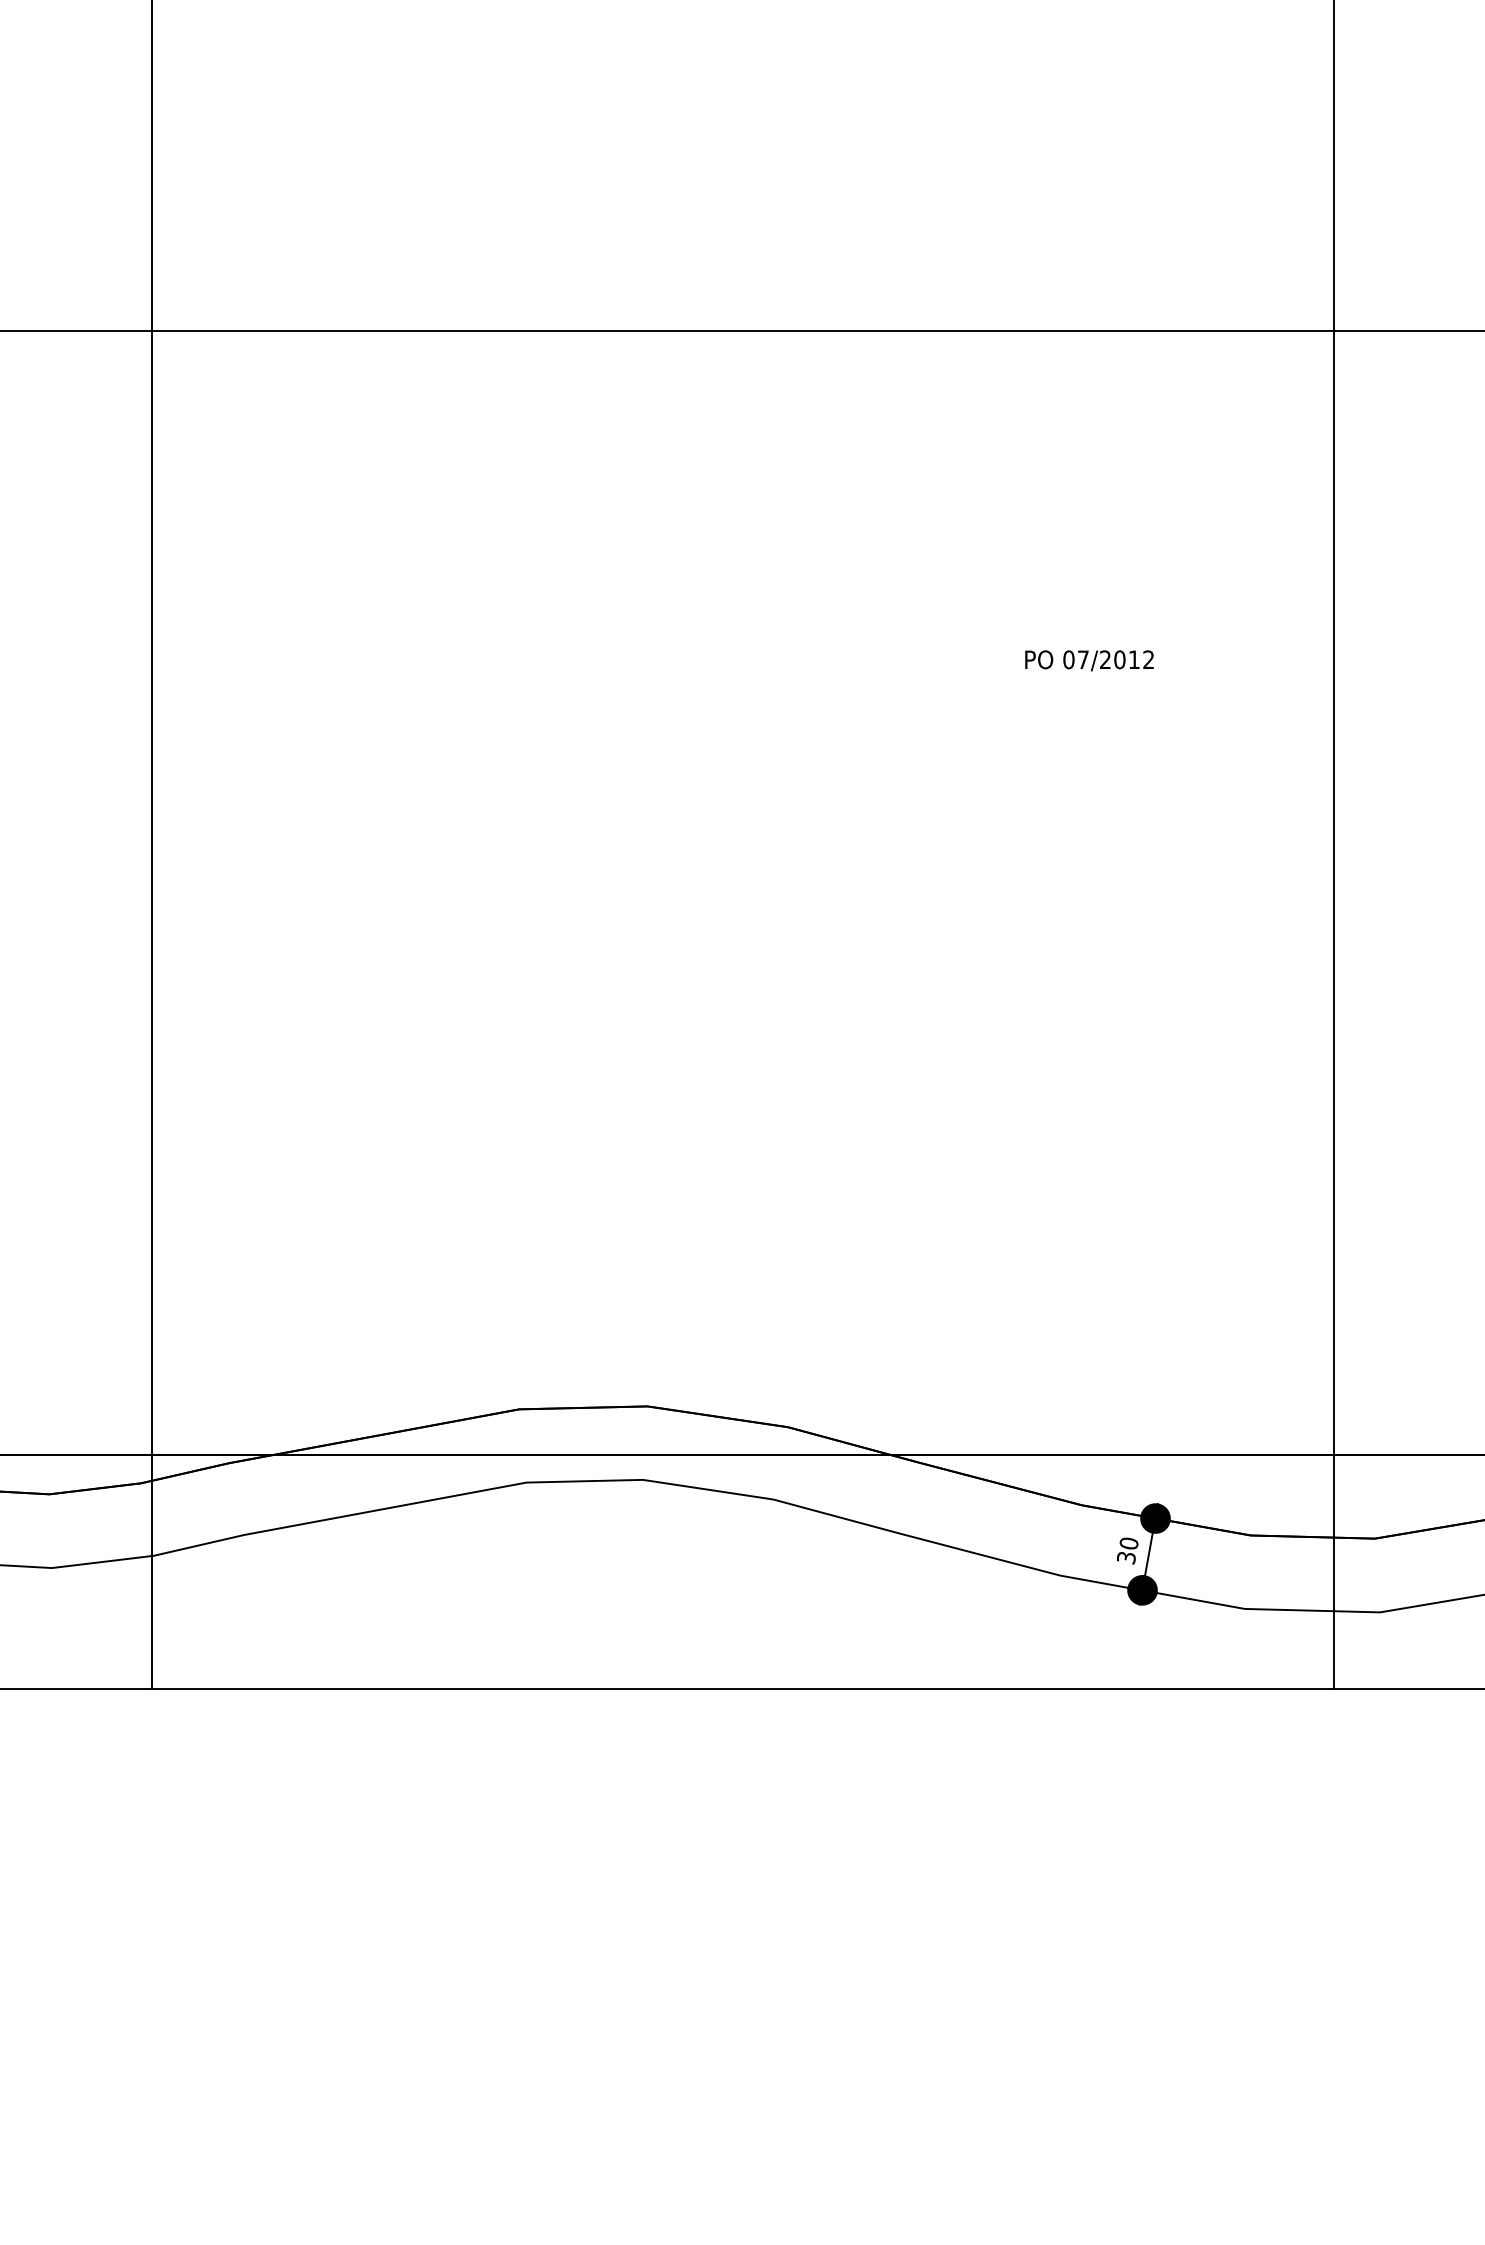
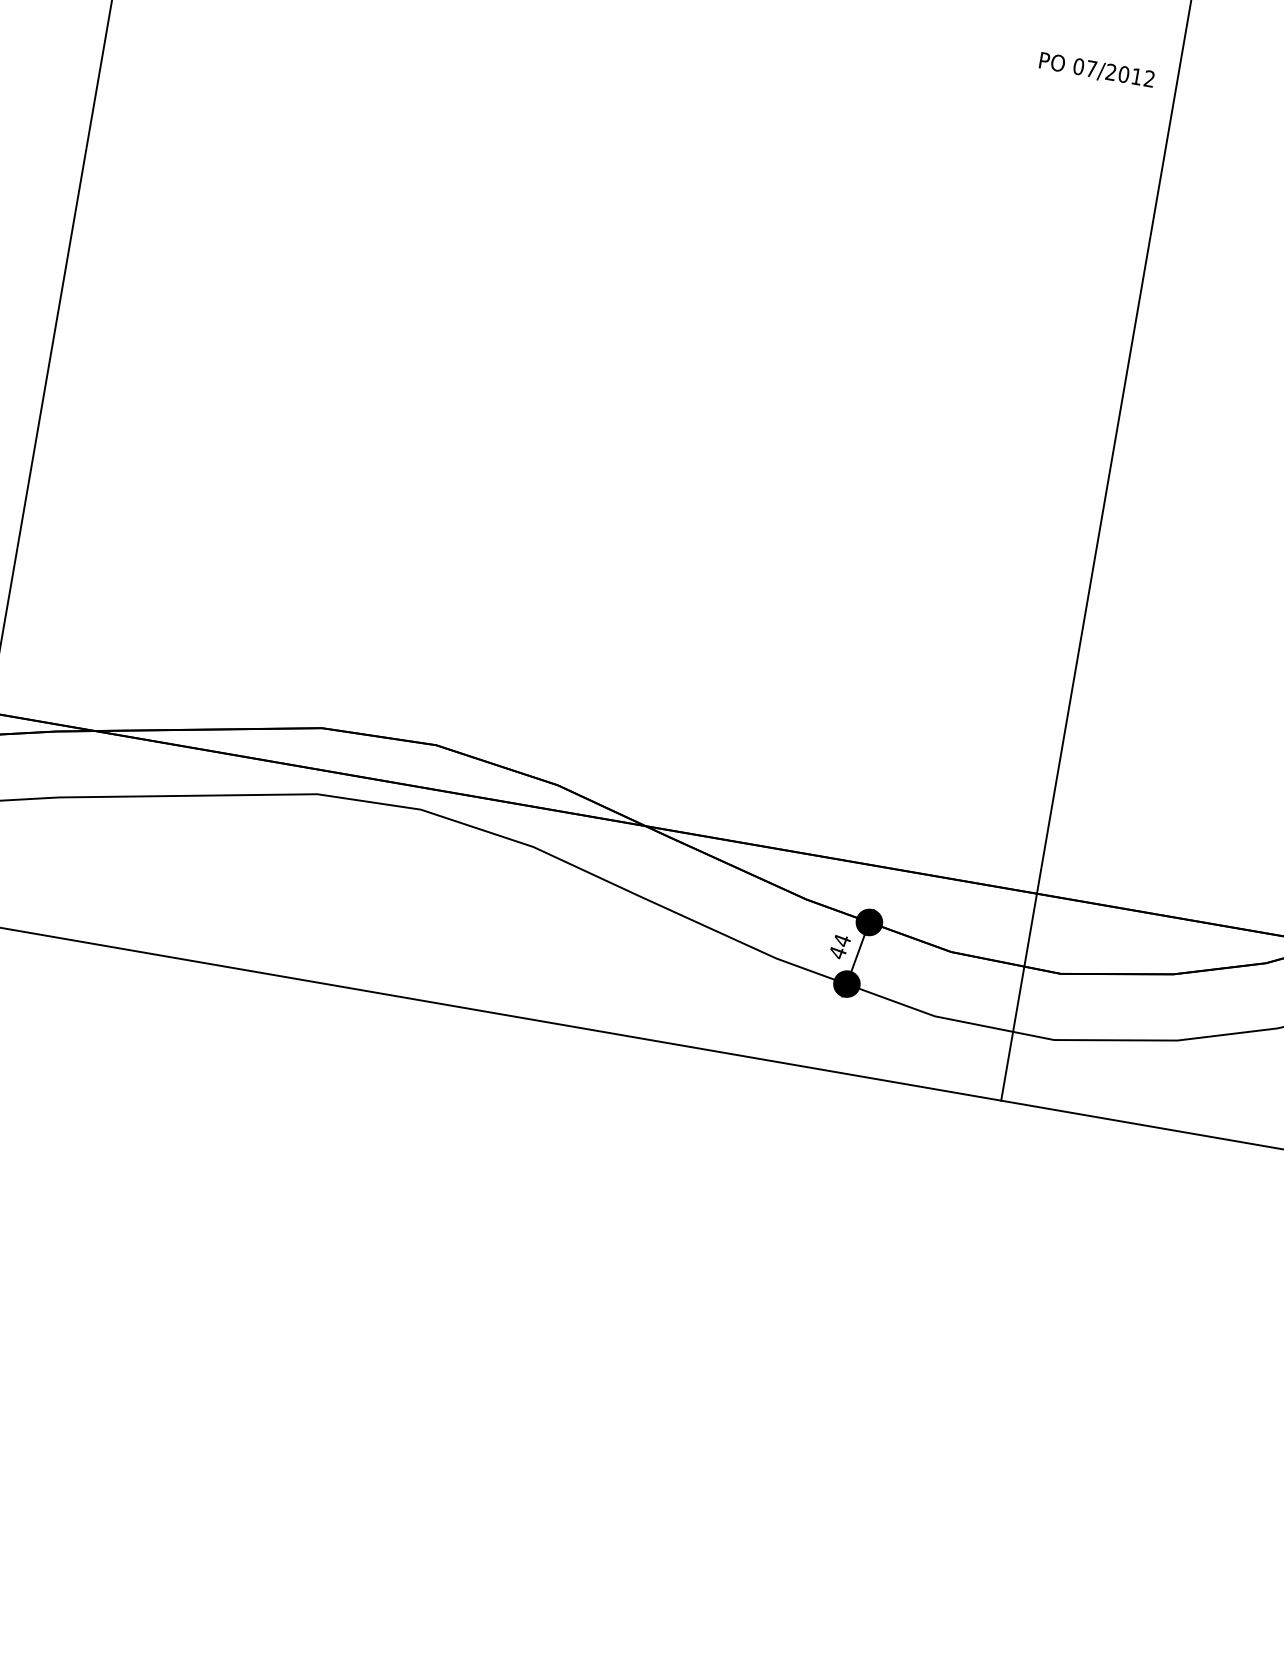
text: (1089, 660) -> (1096, 70), moved
text: (1127, 1550) -> (839, 946), 30 -> 44

